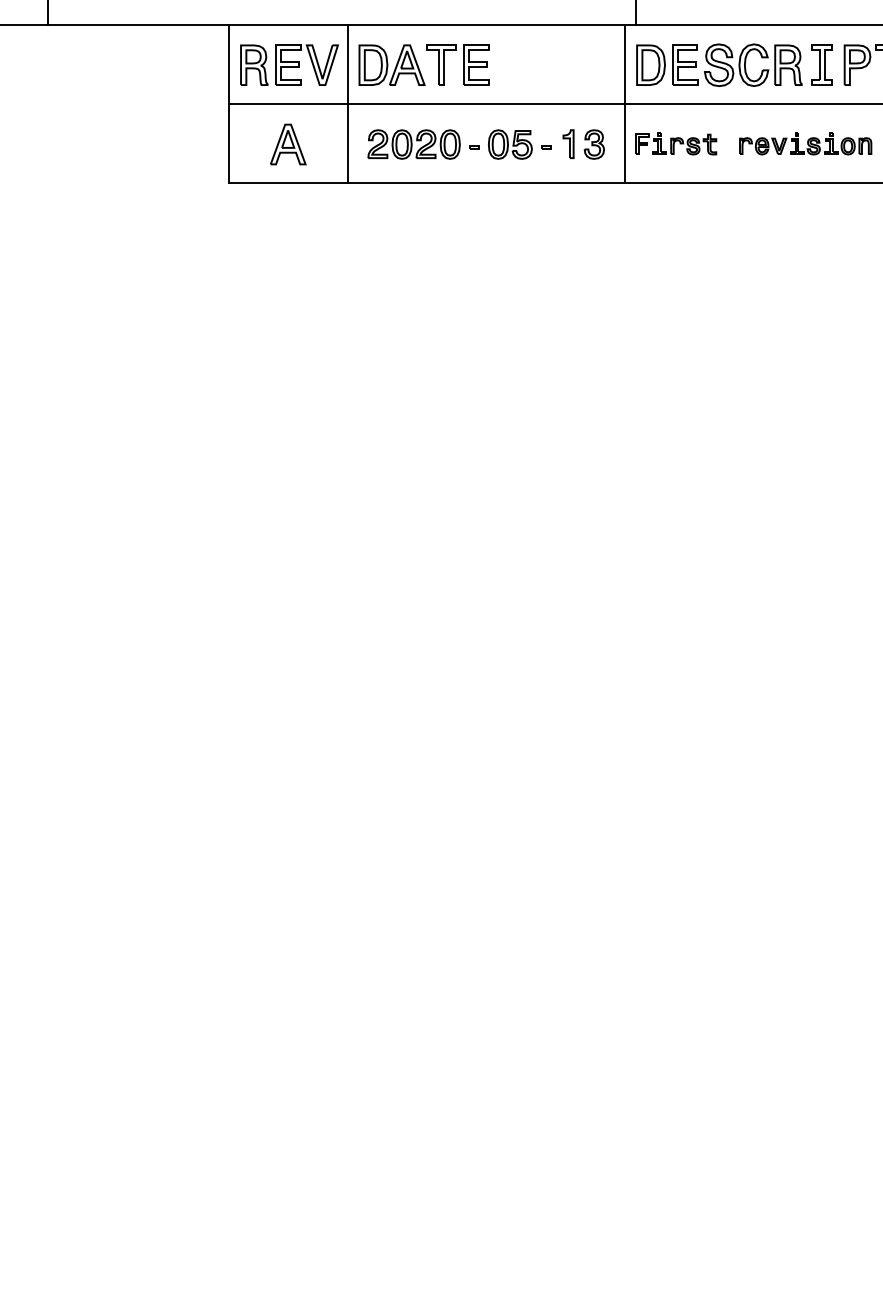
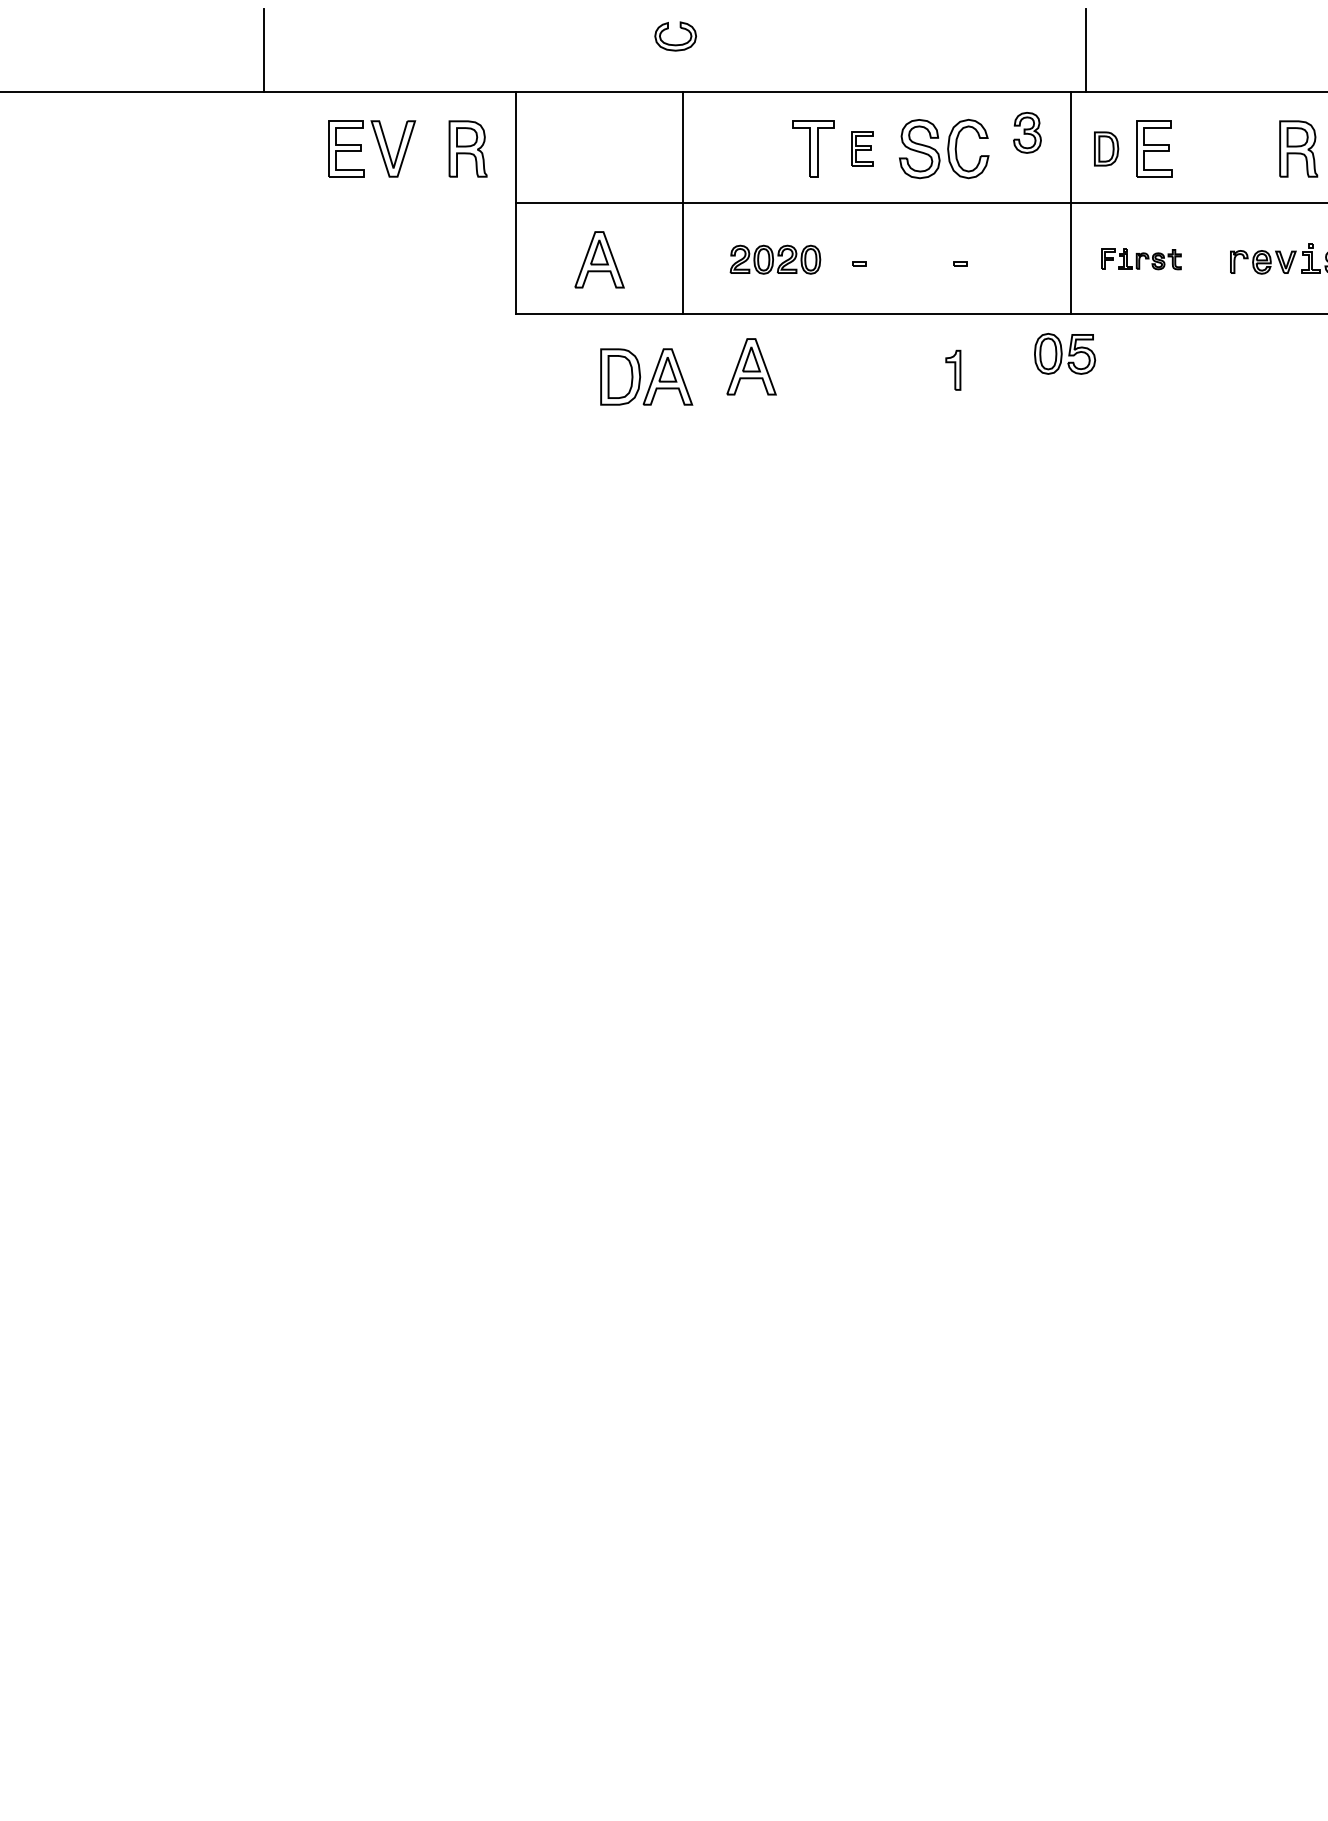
part: (311, 63) -> (378, 146), moved
part: (253, 64) -> (467, 148), moved
part: (391, 64) -> (646, 376), moved
part: (476, 64) -> (862, 148), size x0.6
part: (650, 64) -> (1106, 148), size x0.6
part: (736, 64) -> (944, 148), moved
part: (568, 143) -> (953, 369), moved
part: (676, 143) -> (1141, 258), size x0.7
part: (414, 144) -> (775, 259), size x0.7
part: (510, 144) -> (1065, 353), moved
part: (594, 144) -> (1027, 132), moved
part: (396, 220) -> (751, 366), added

